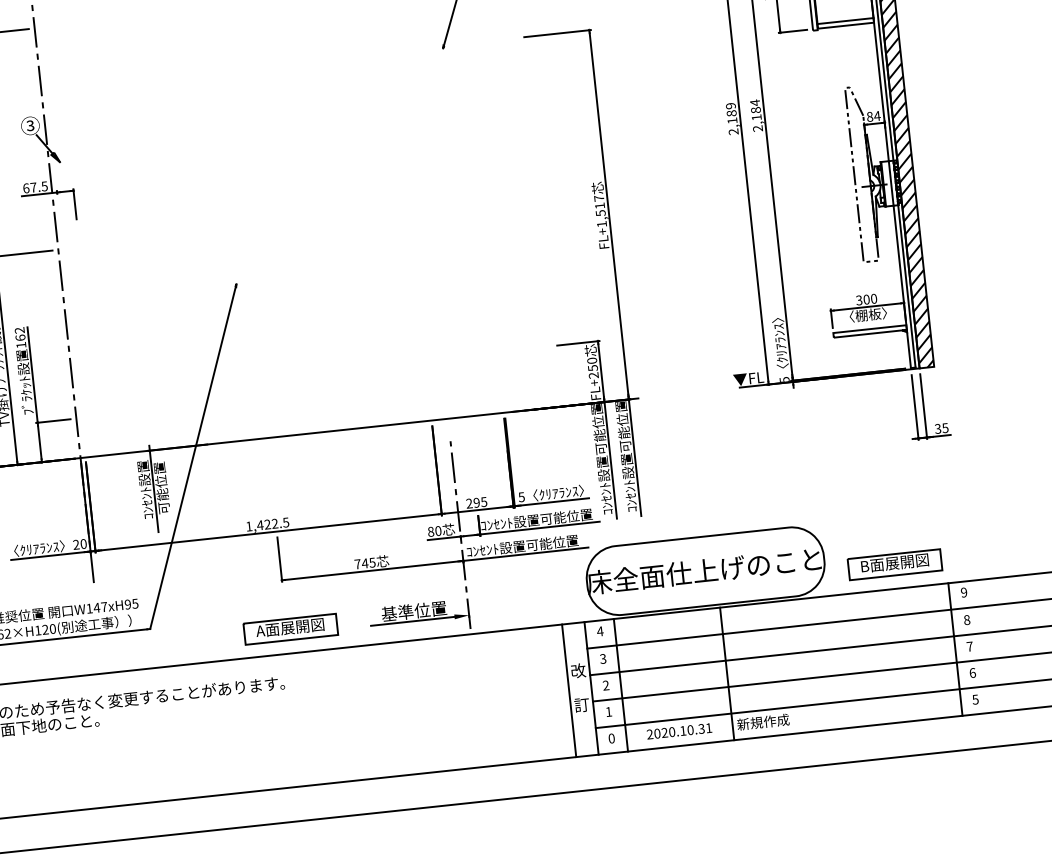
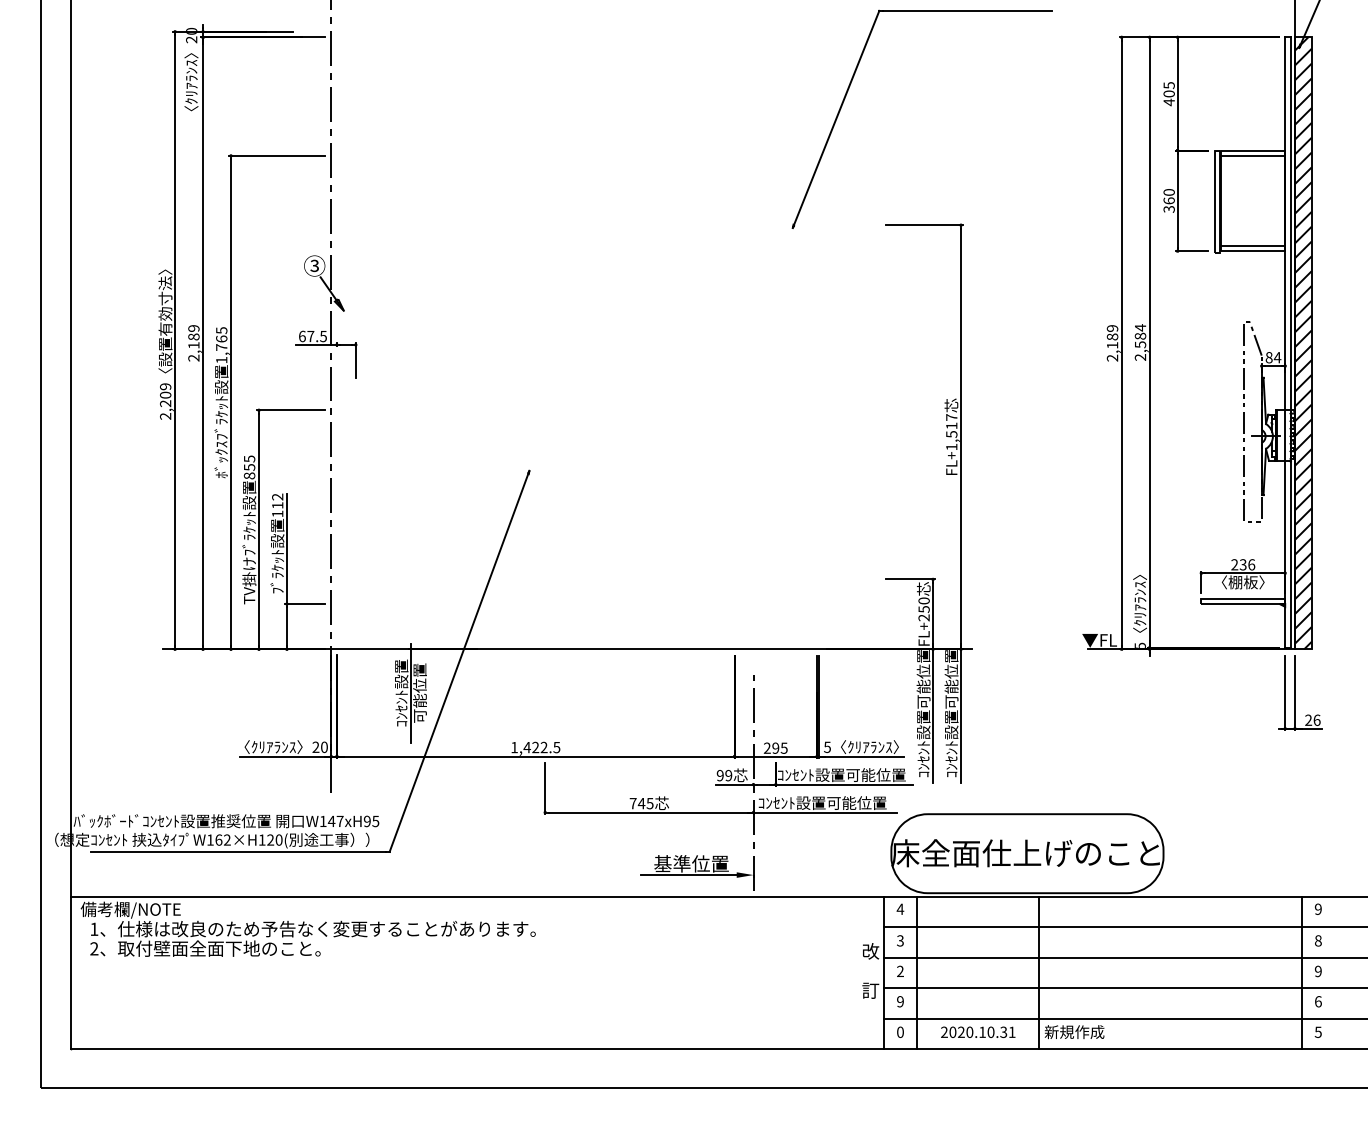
text: (756, 117) -> (1140, 344), 2,184 -> 2,584
text: (866, 299) -> (1243, 564), 300 -> 236
text: (20, 337) -> (277, 505), 162 -> 112
text: (941, 427) -> (1312, 719), 35 -> 26
text: (434, 531) -> (724, 775), 80 -> 99
part: (894, 564) -> (1242, 868), removed
part: (290, 628) -> (548, 868), removed
text: (969, 646) -> (1317, 971), 7 -> 9
line: (568, 690) -> (857, 972), removed
text: (608, 711) -> (900, 1001), 1 -> 9

